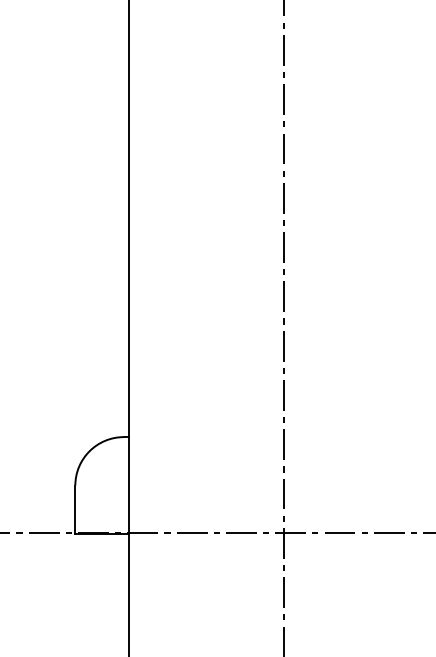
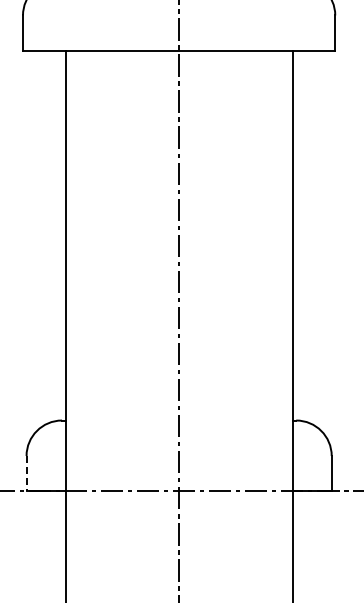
line: (75, 509) -> (26, 473), solid -> dashed

